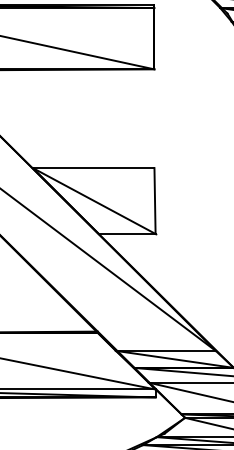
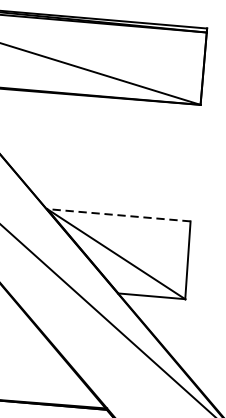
line: (93, 168) -> (118, 215), solid -> dashed

